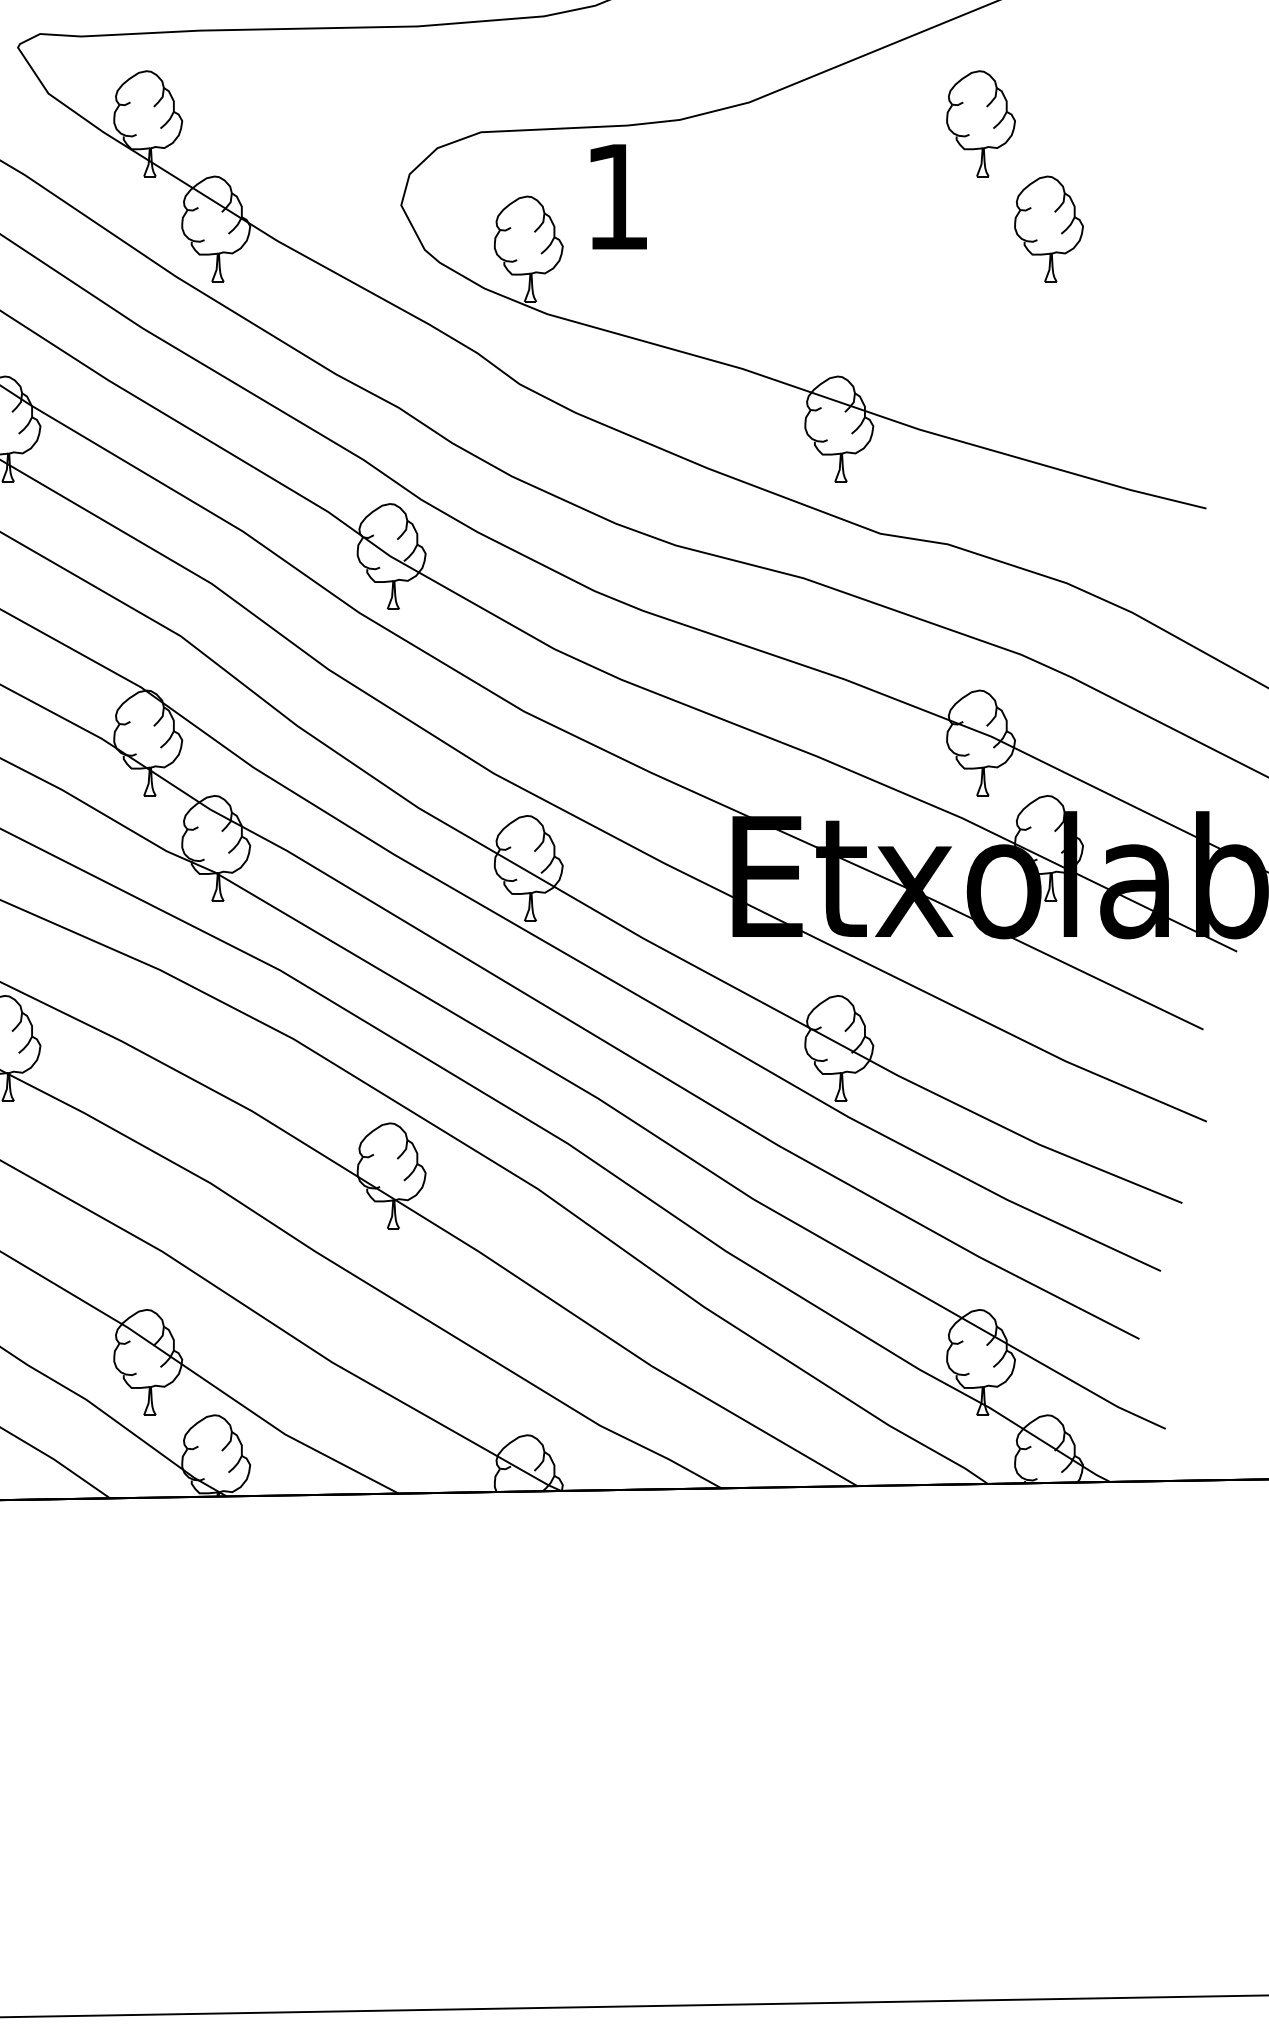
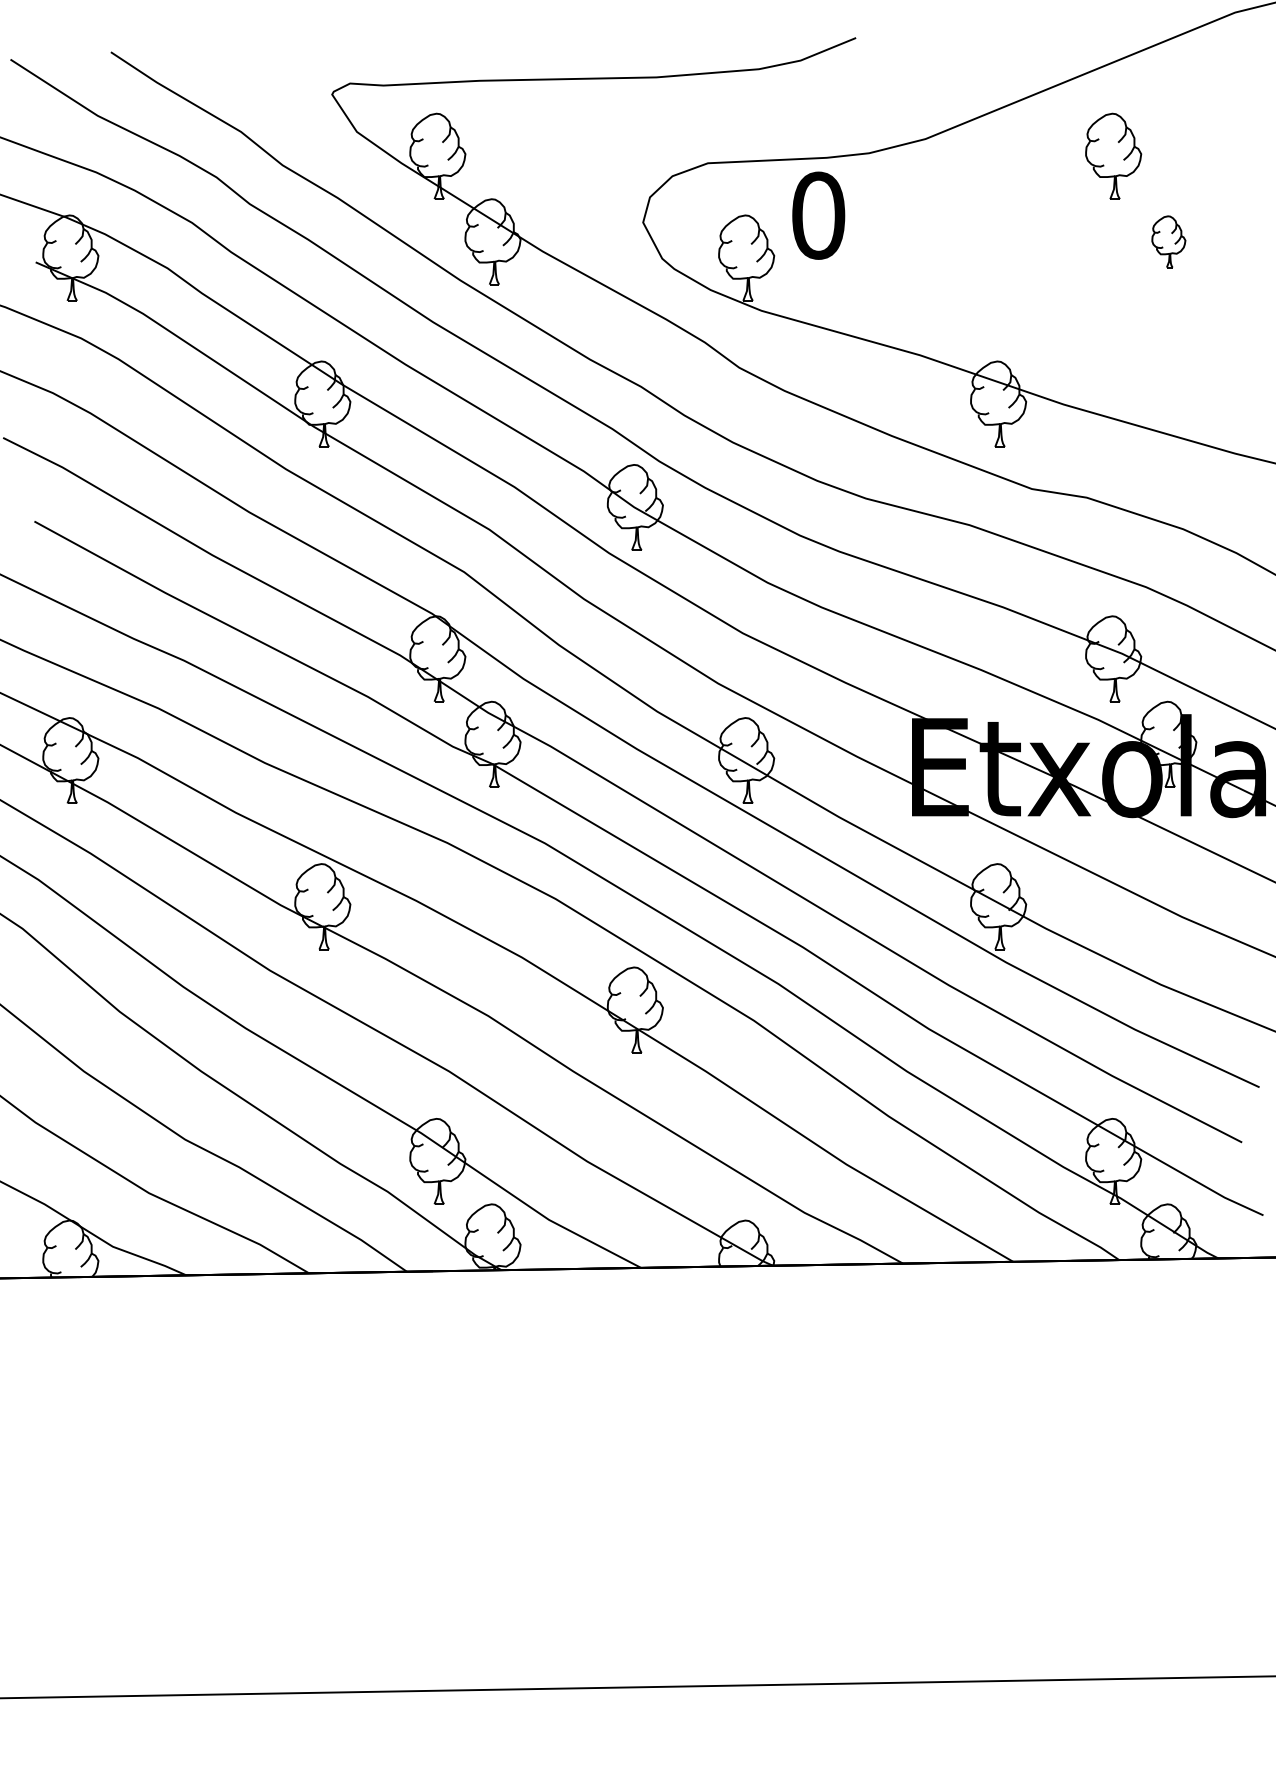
text: (617, 196) -> (818, 215), 1 -> 0
part: (1048, 228) -> (1168, 241), size x0.6

